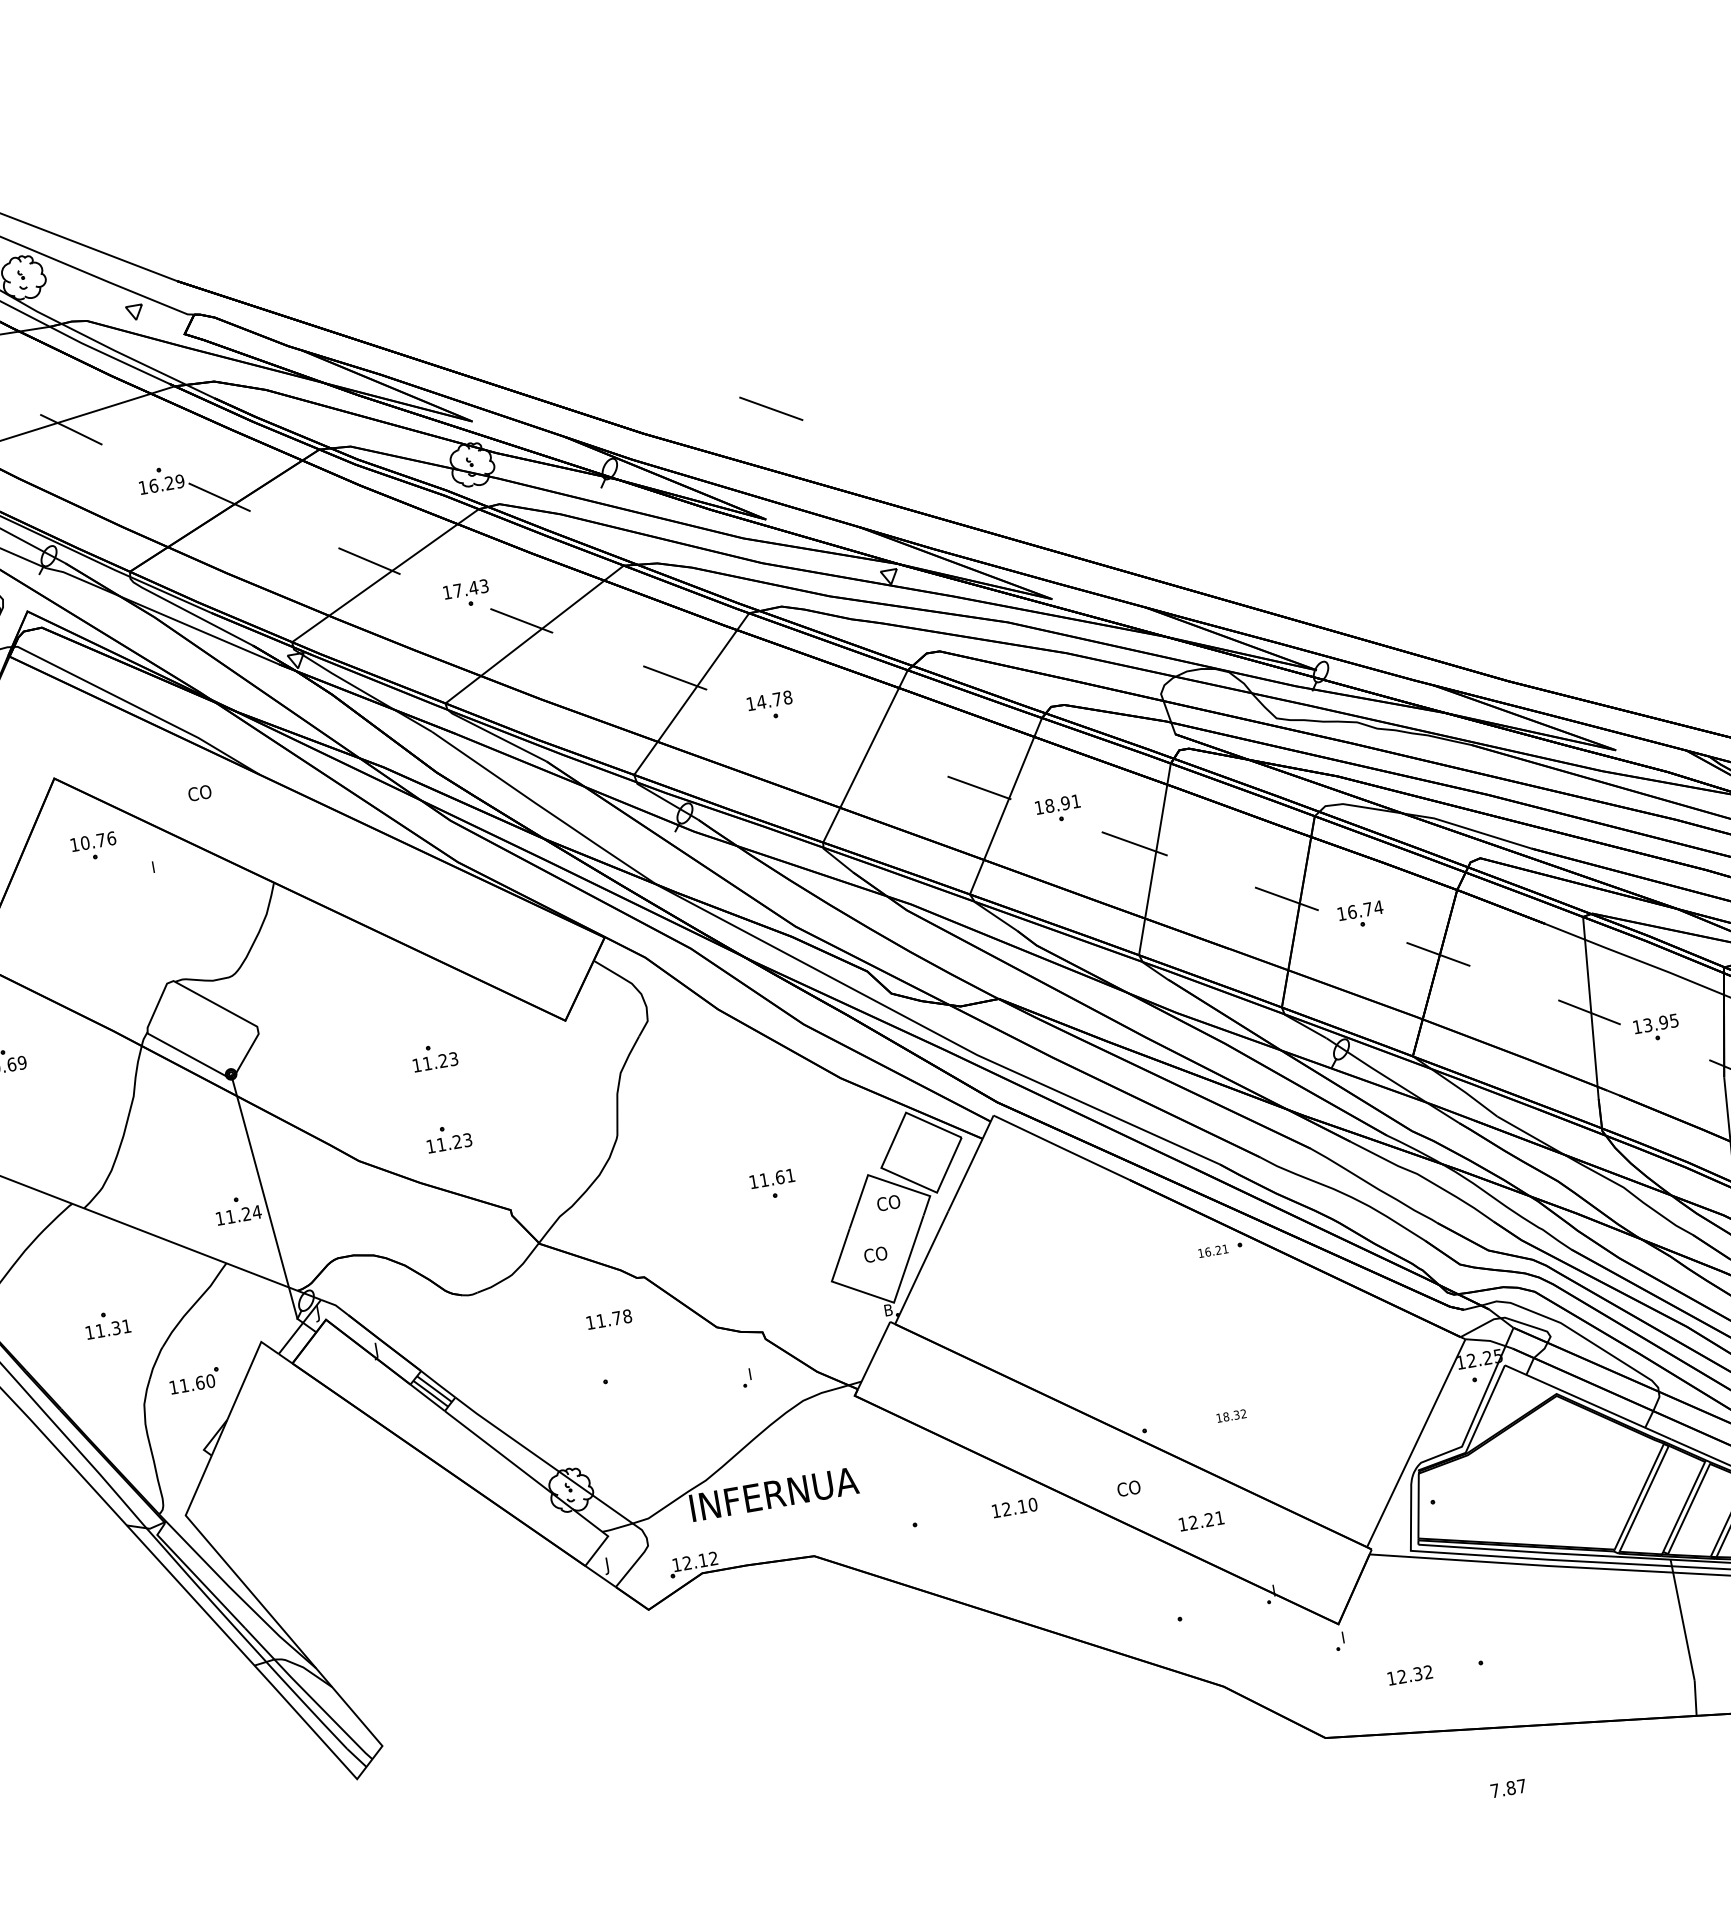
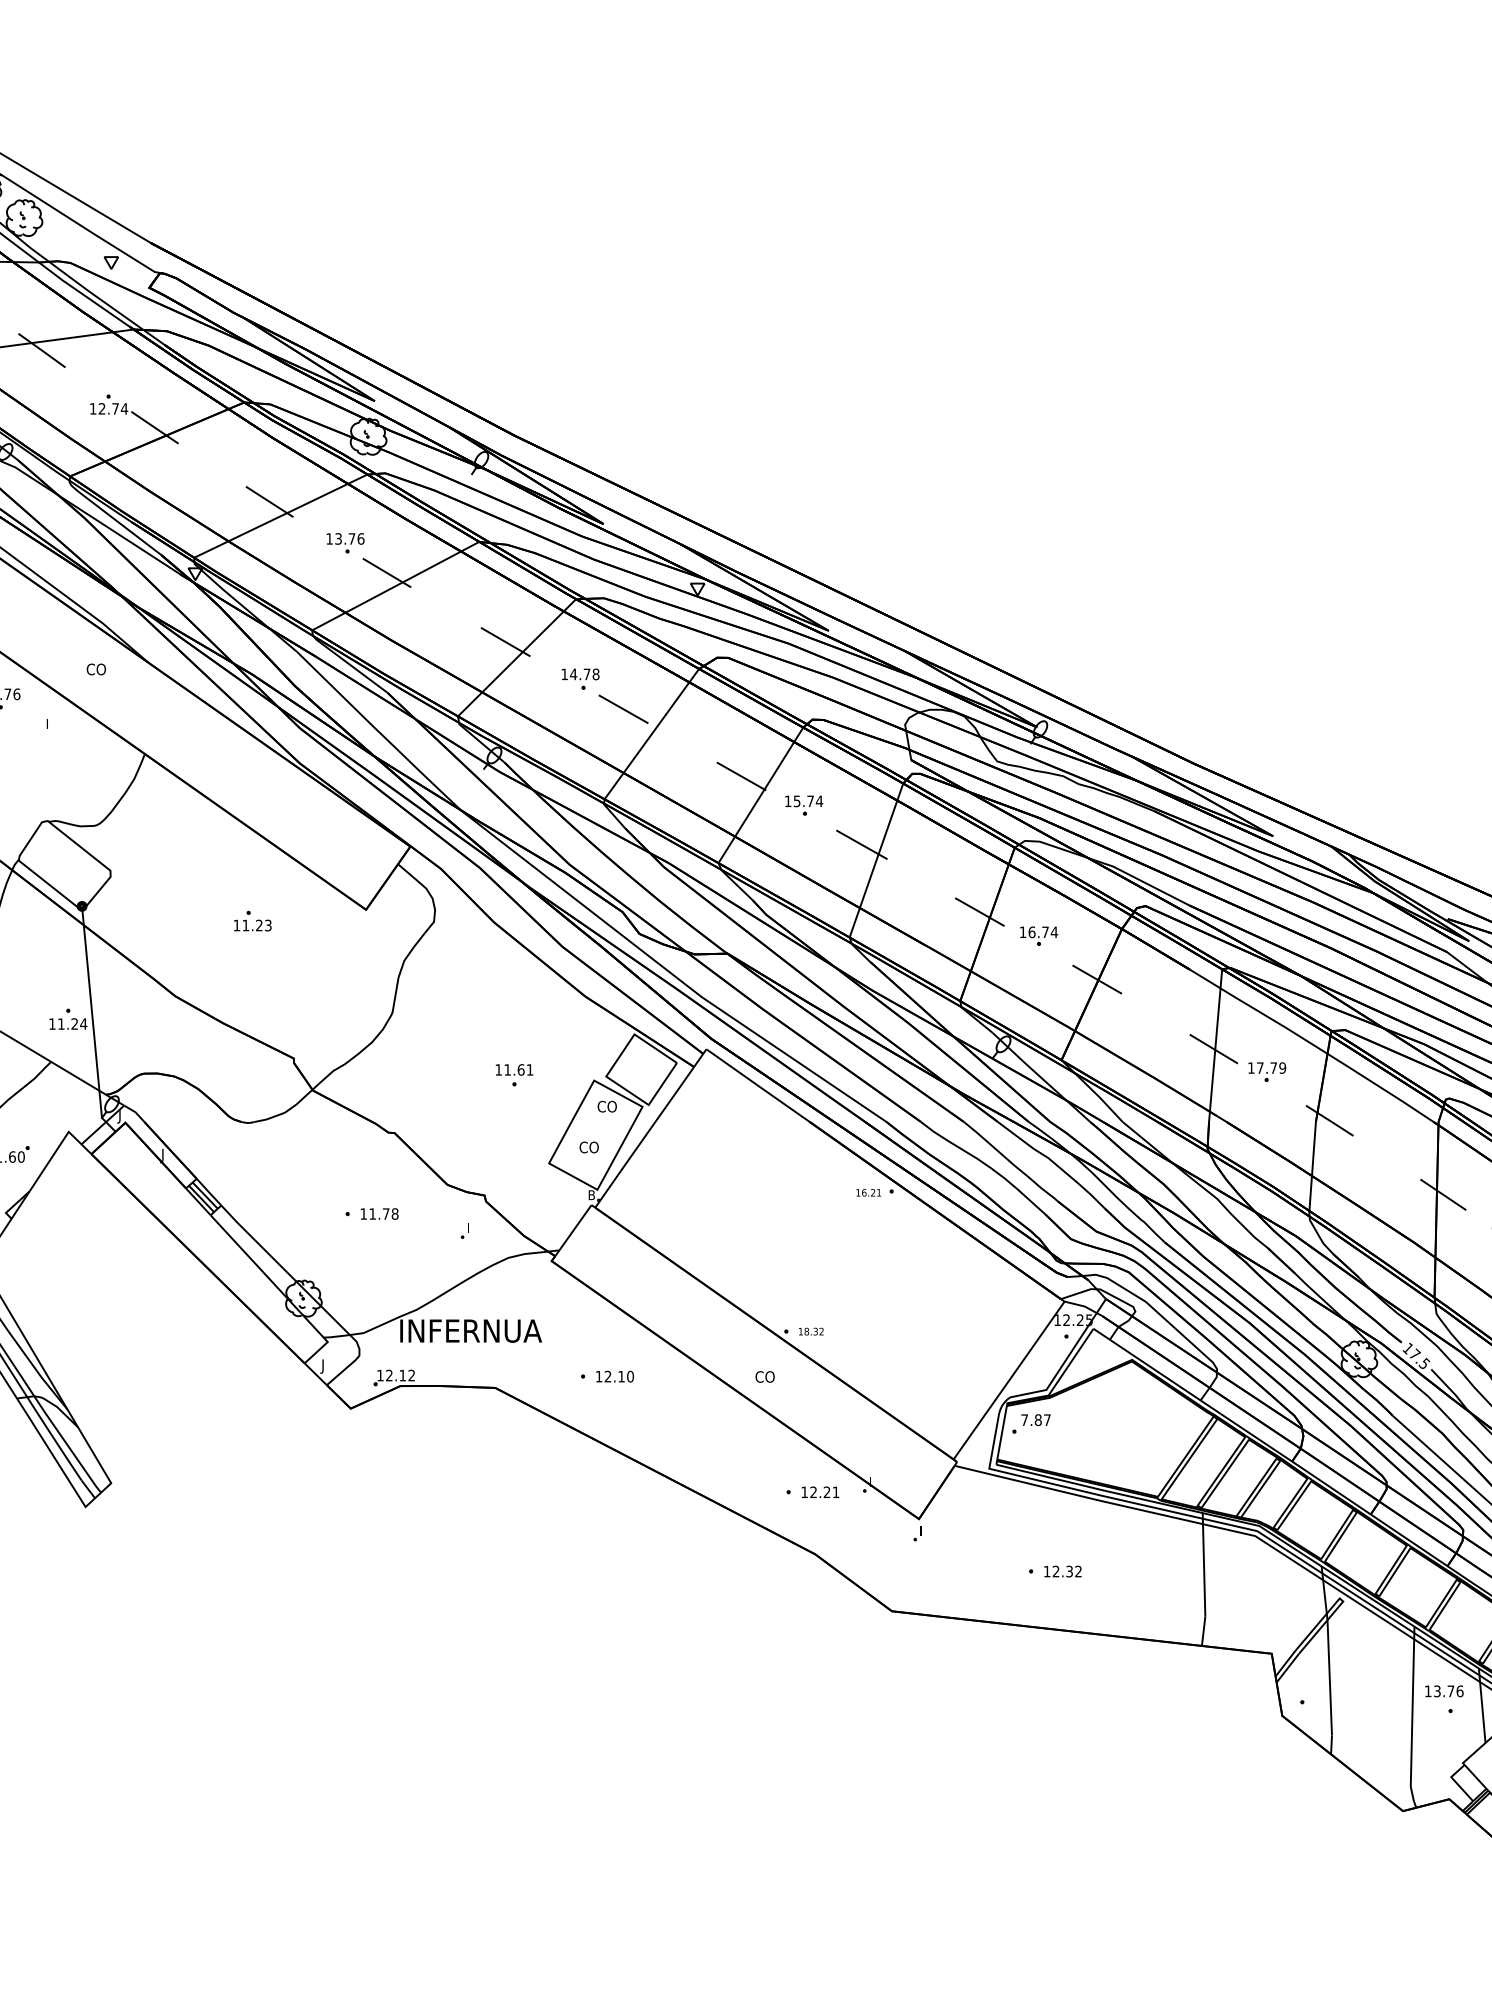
line: (770, 407) -> (623, 708), moved
text: (167, 483) -> (113, 408), 16.29 -> 12.74
text: (470, 587) -> (349, 538), 17.43 -> 13.76
text: (1063, 803) -> (808, 801), 18.91 -> 15.74
text: (1660, 1022) -> (1271, 1067), 13.95 -> 17.79
part: (448, 1137) -> (252, 989), removed
text: (608, 1318) -> (379, 1213), moved
text: (1231, 1415) -> (811, 1331), moved
text: (1014, 1507) -> (614, 1376), moved
text: (1201, 1520) -> (820, 1491), moved
text: (1409, 1675) -> (1062, 1571), moved
text: (1507, 1789) -> (1035, 1420), moved

